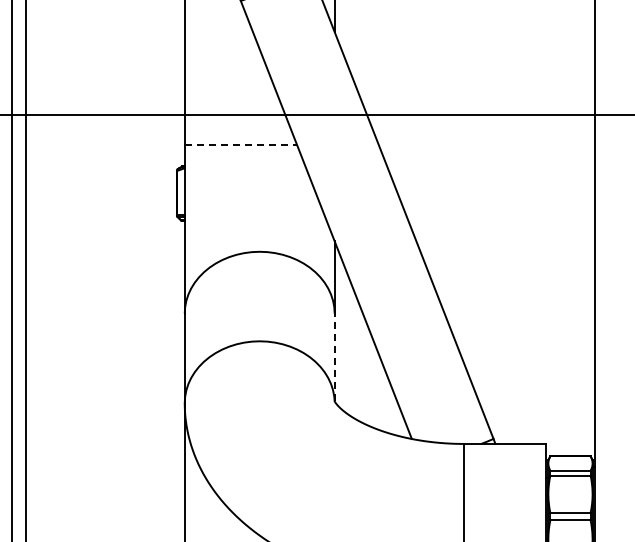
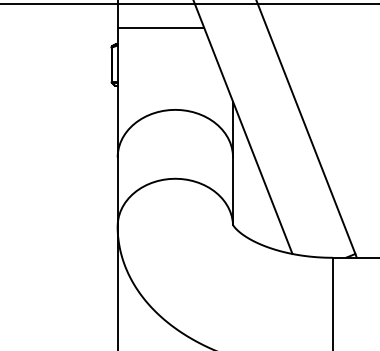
line: (241, 145) -> (161, 28), dashed -> solid
line: (334, 357) -> (232, 191), dashed -> solid

